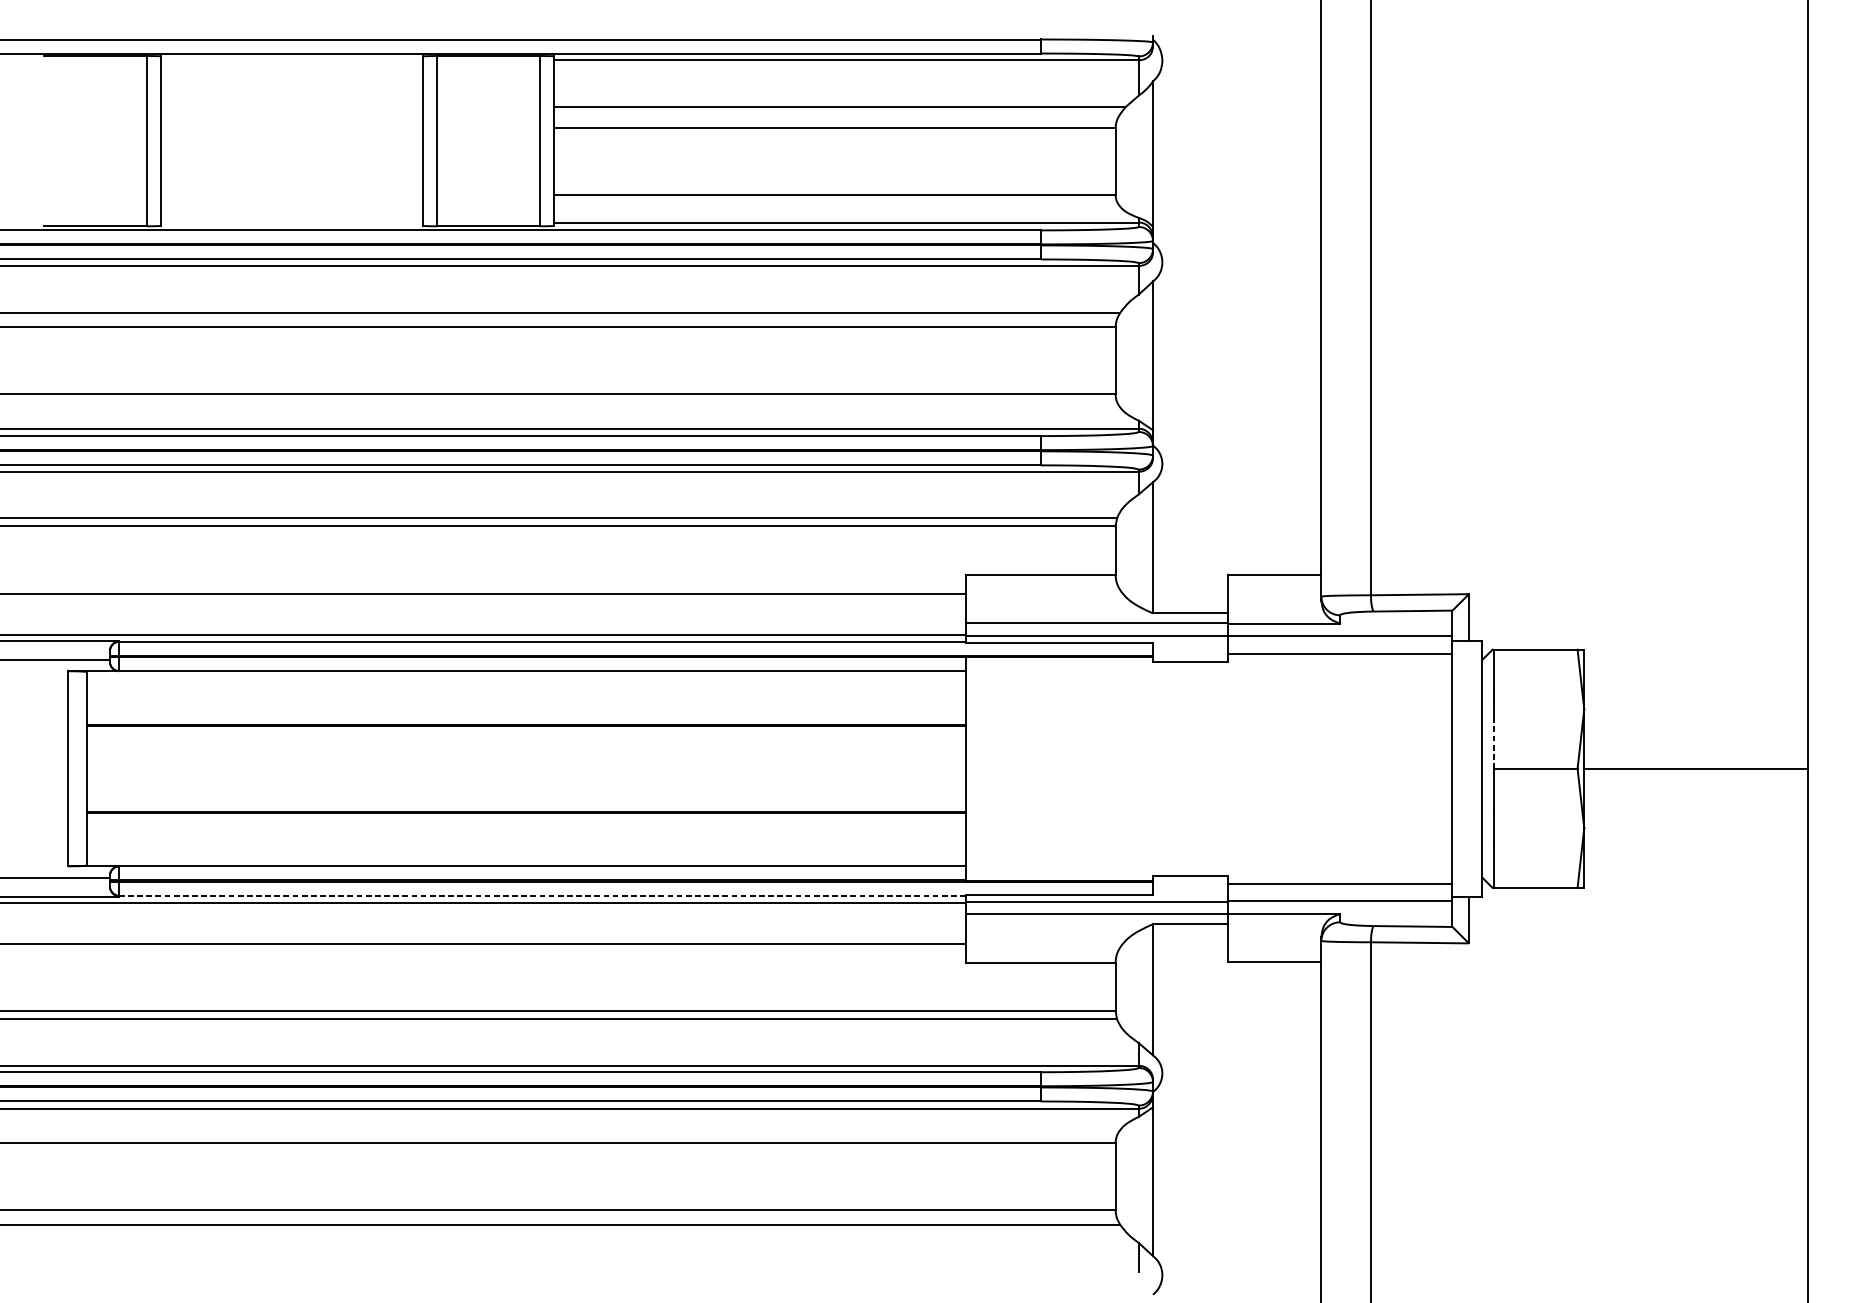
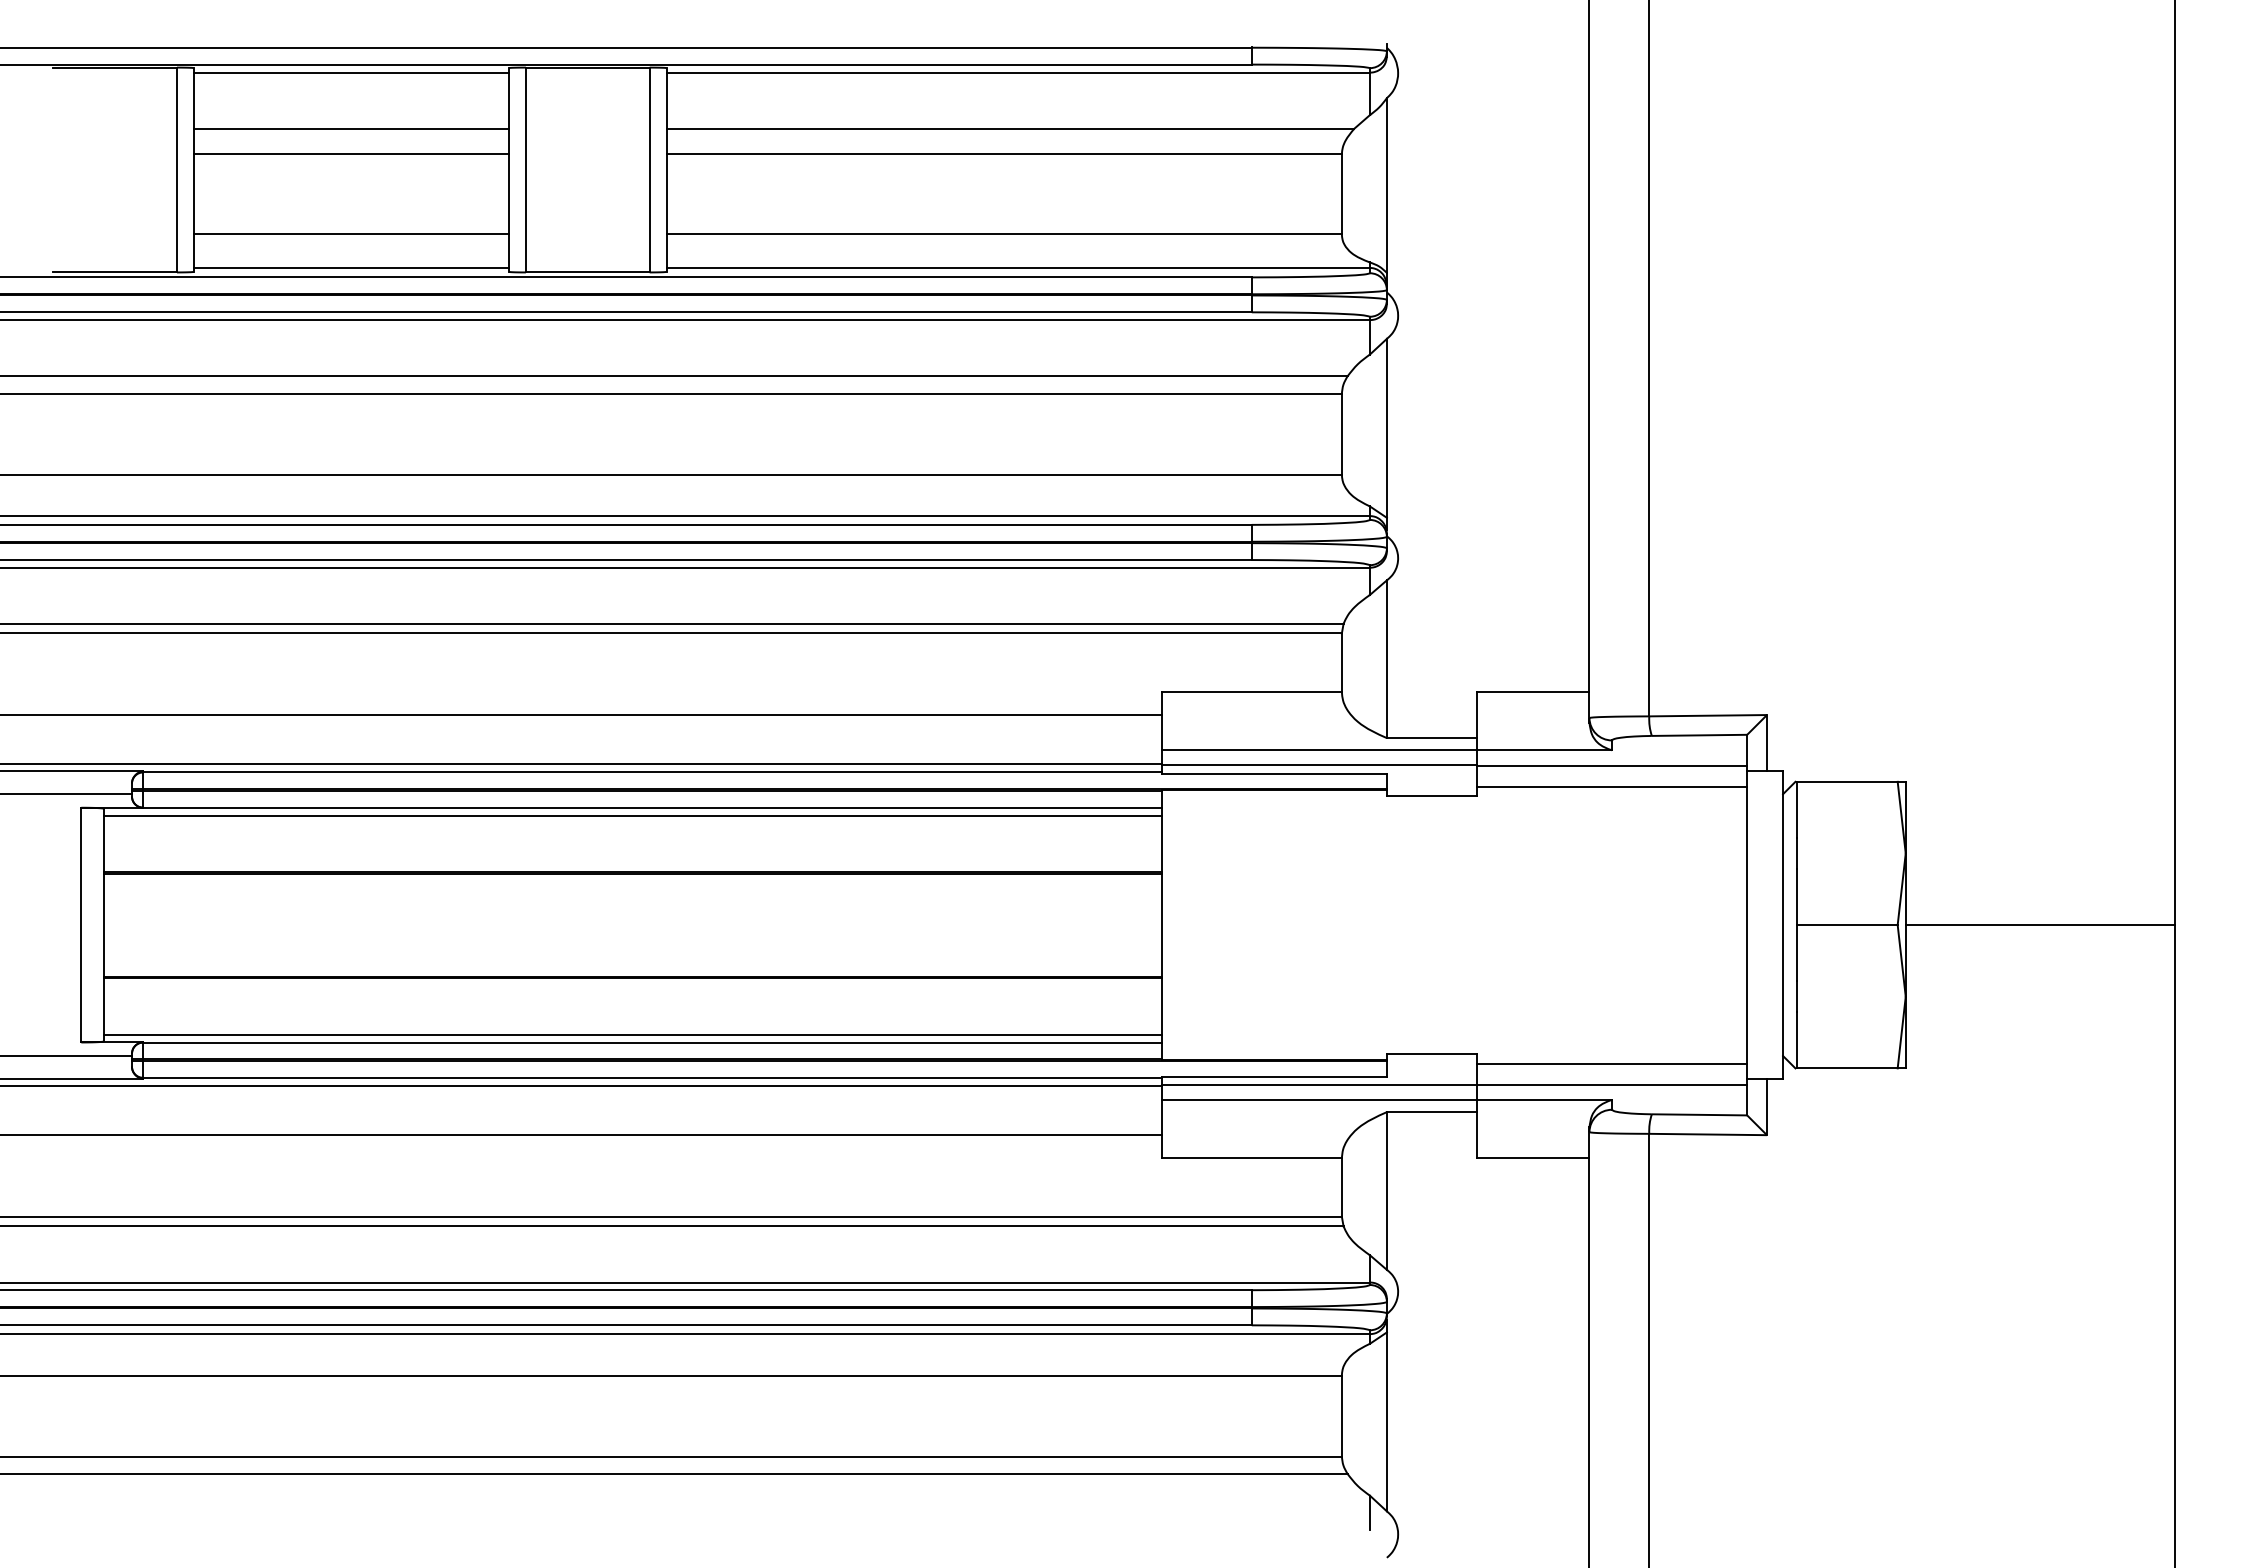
line: (292, 60) -> (351, 72), added
line: (292, 106) -> (351, 128), added
line: (292, 128) -> (351, 154), added
line: (292, 194) -> (351, 234), added
line: (292, 222) -> (351, 267), added
line: (525, 677) -> (632, 815), added
line: (1493, 745) -> (1796, 896), dashed -> solid
line: (525, 859) -> (632, 1034), added
line: (542, 895) -> (652, 1077), dashed -> solid

